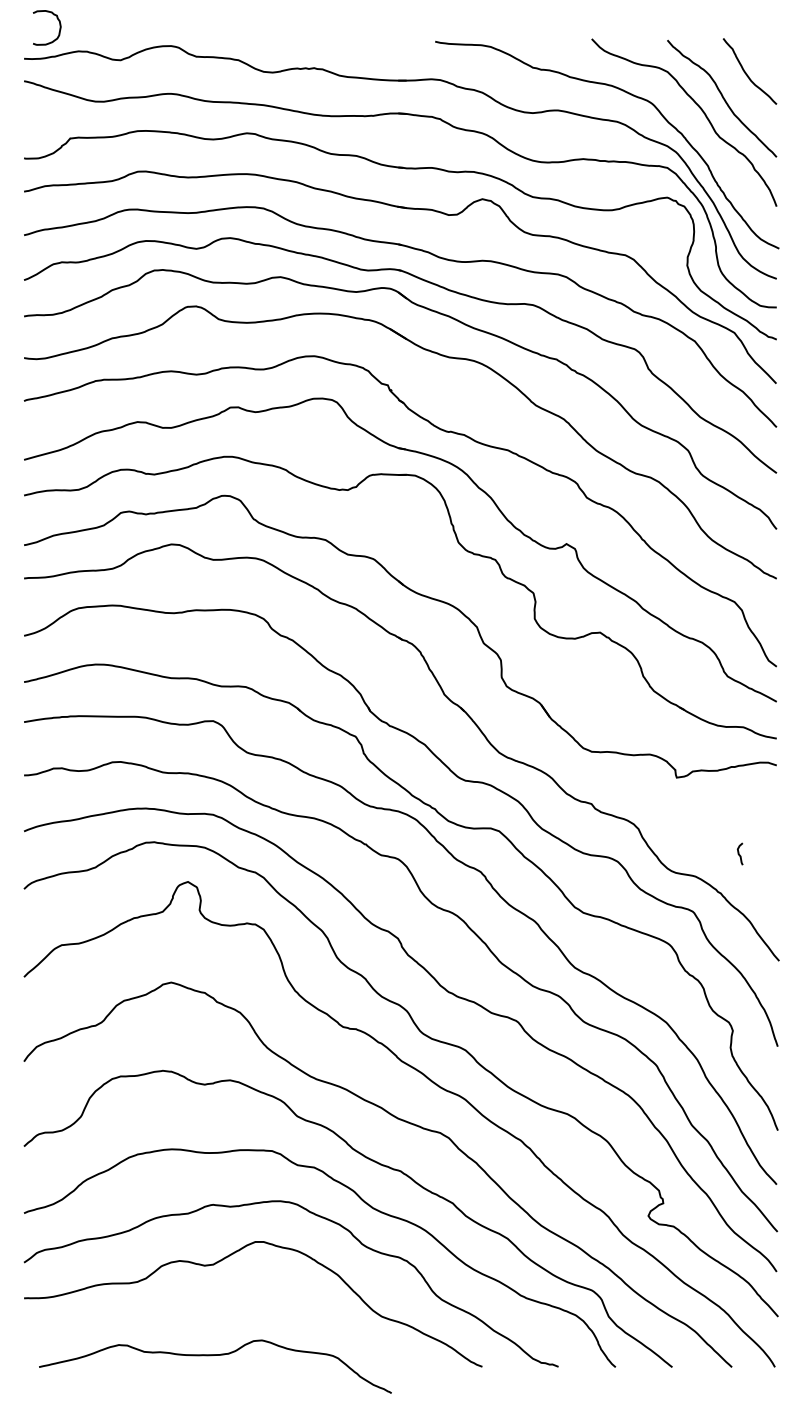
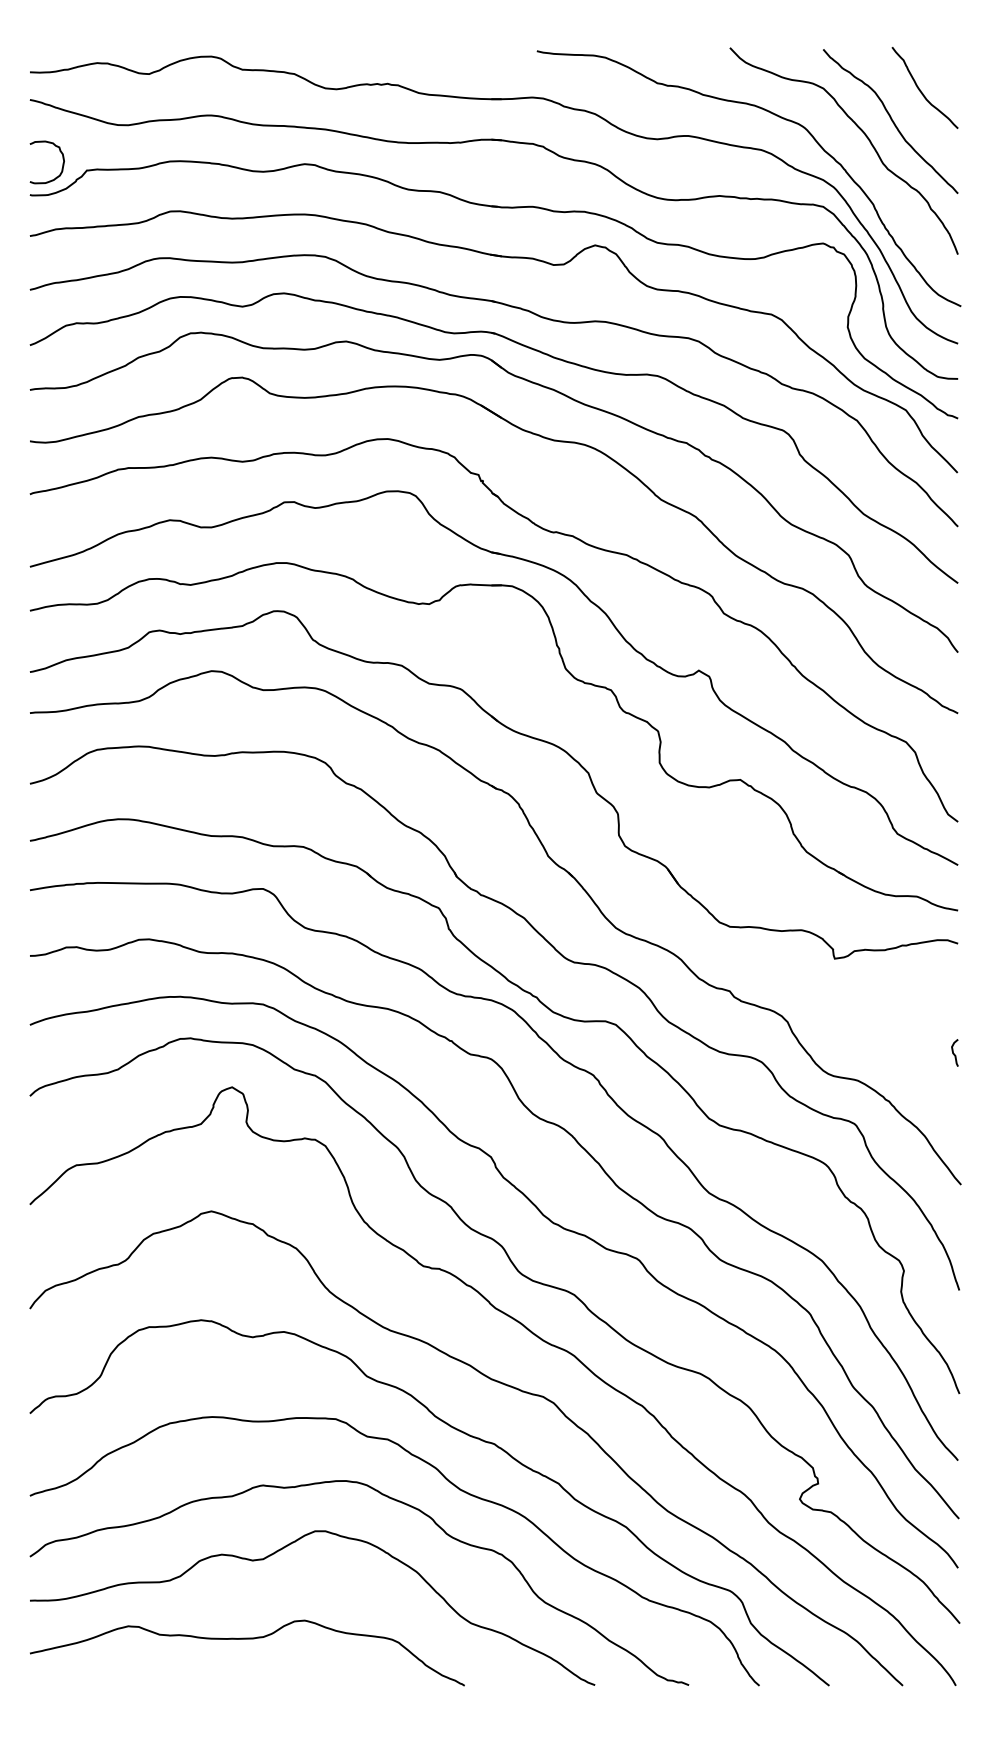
curve: (59, 27) -> (62, 161), moved
curve: (739, 853) -> (954, 1052), moved
curve: (211, 1356) -> (242, 1640), moved

